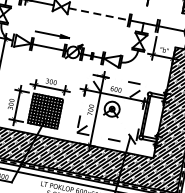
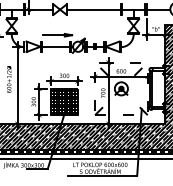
line: (98, 14) -> (93, 9), dashed -> solid

